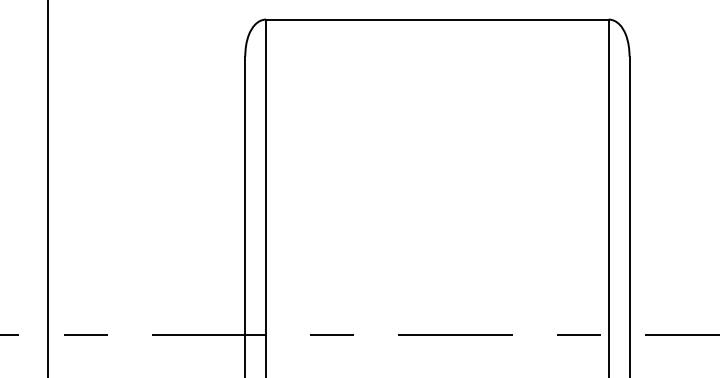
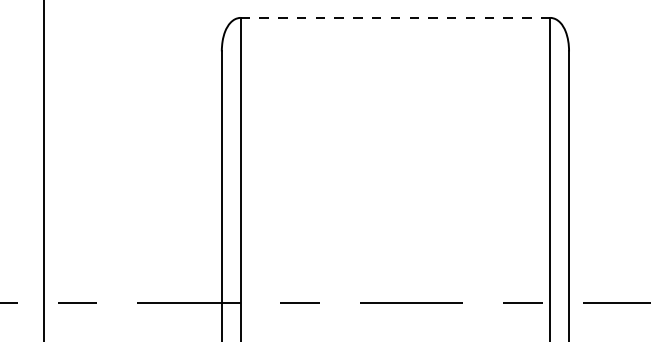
line: (436, 19) -> (394, 17), solid -> dashed

